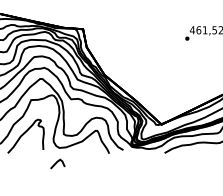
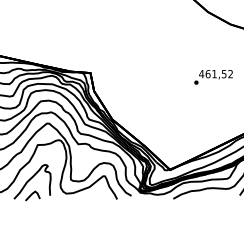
line: (57, 162) -> (32, 194), moved

